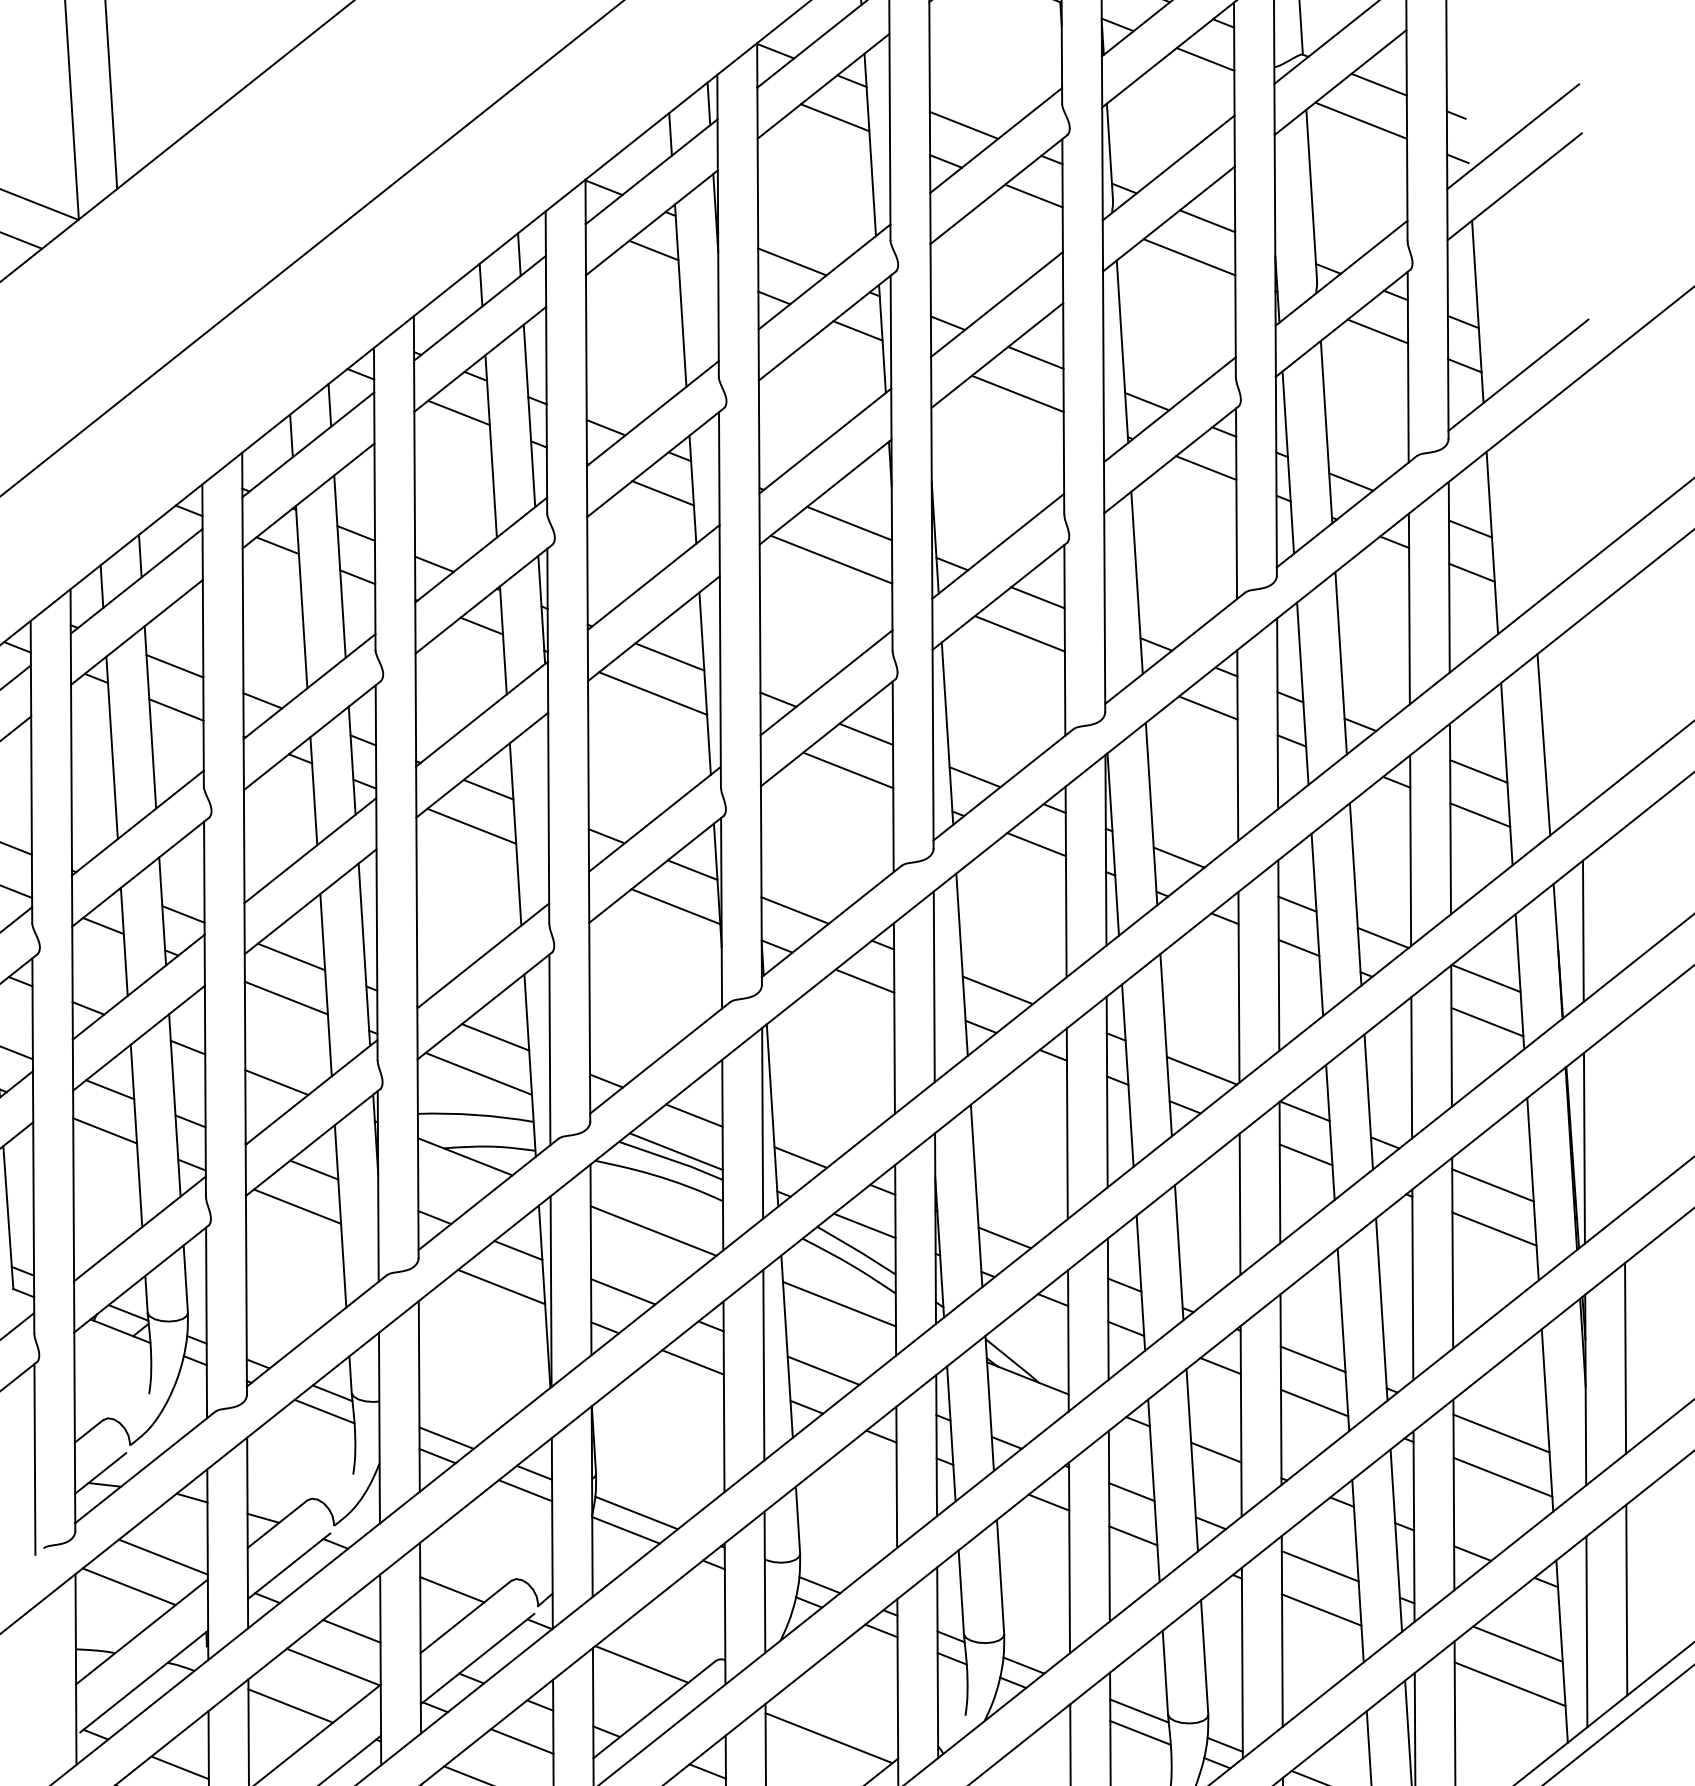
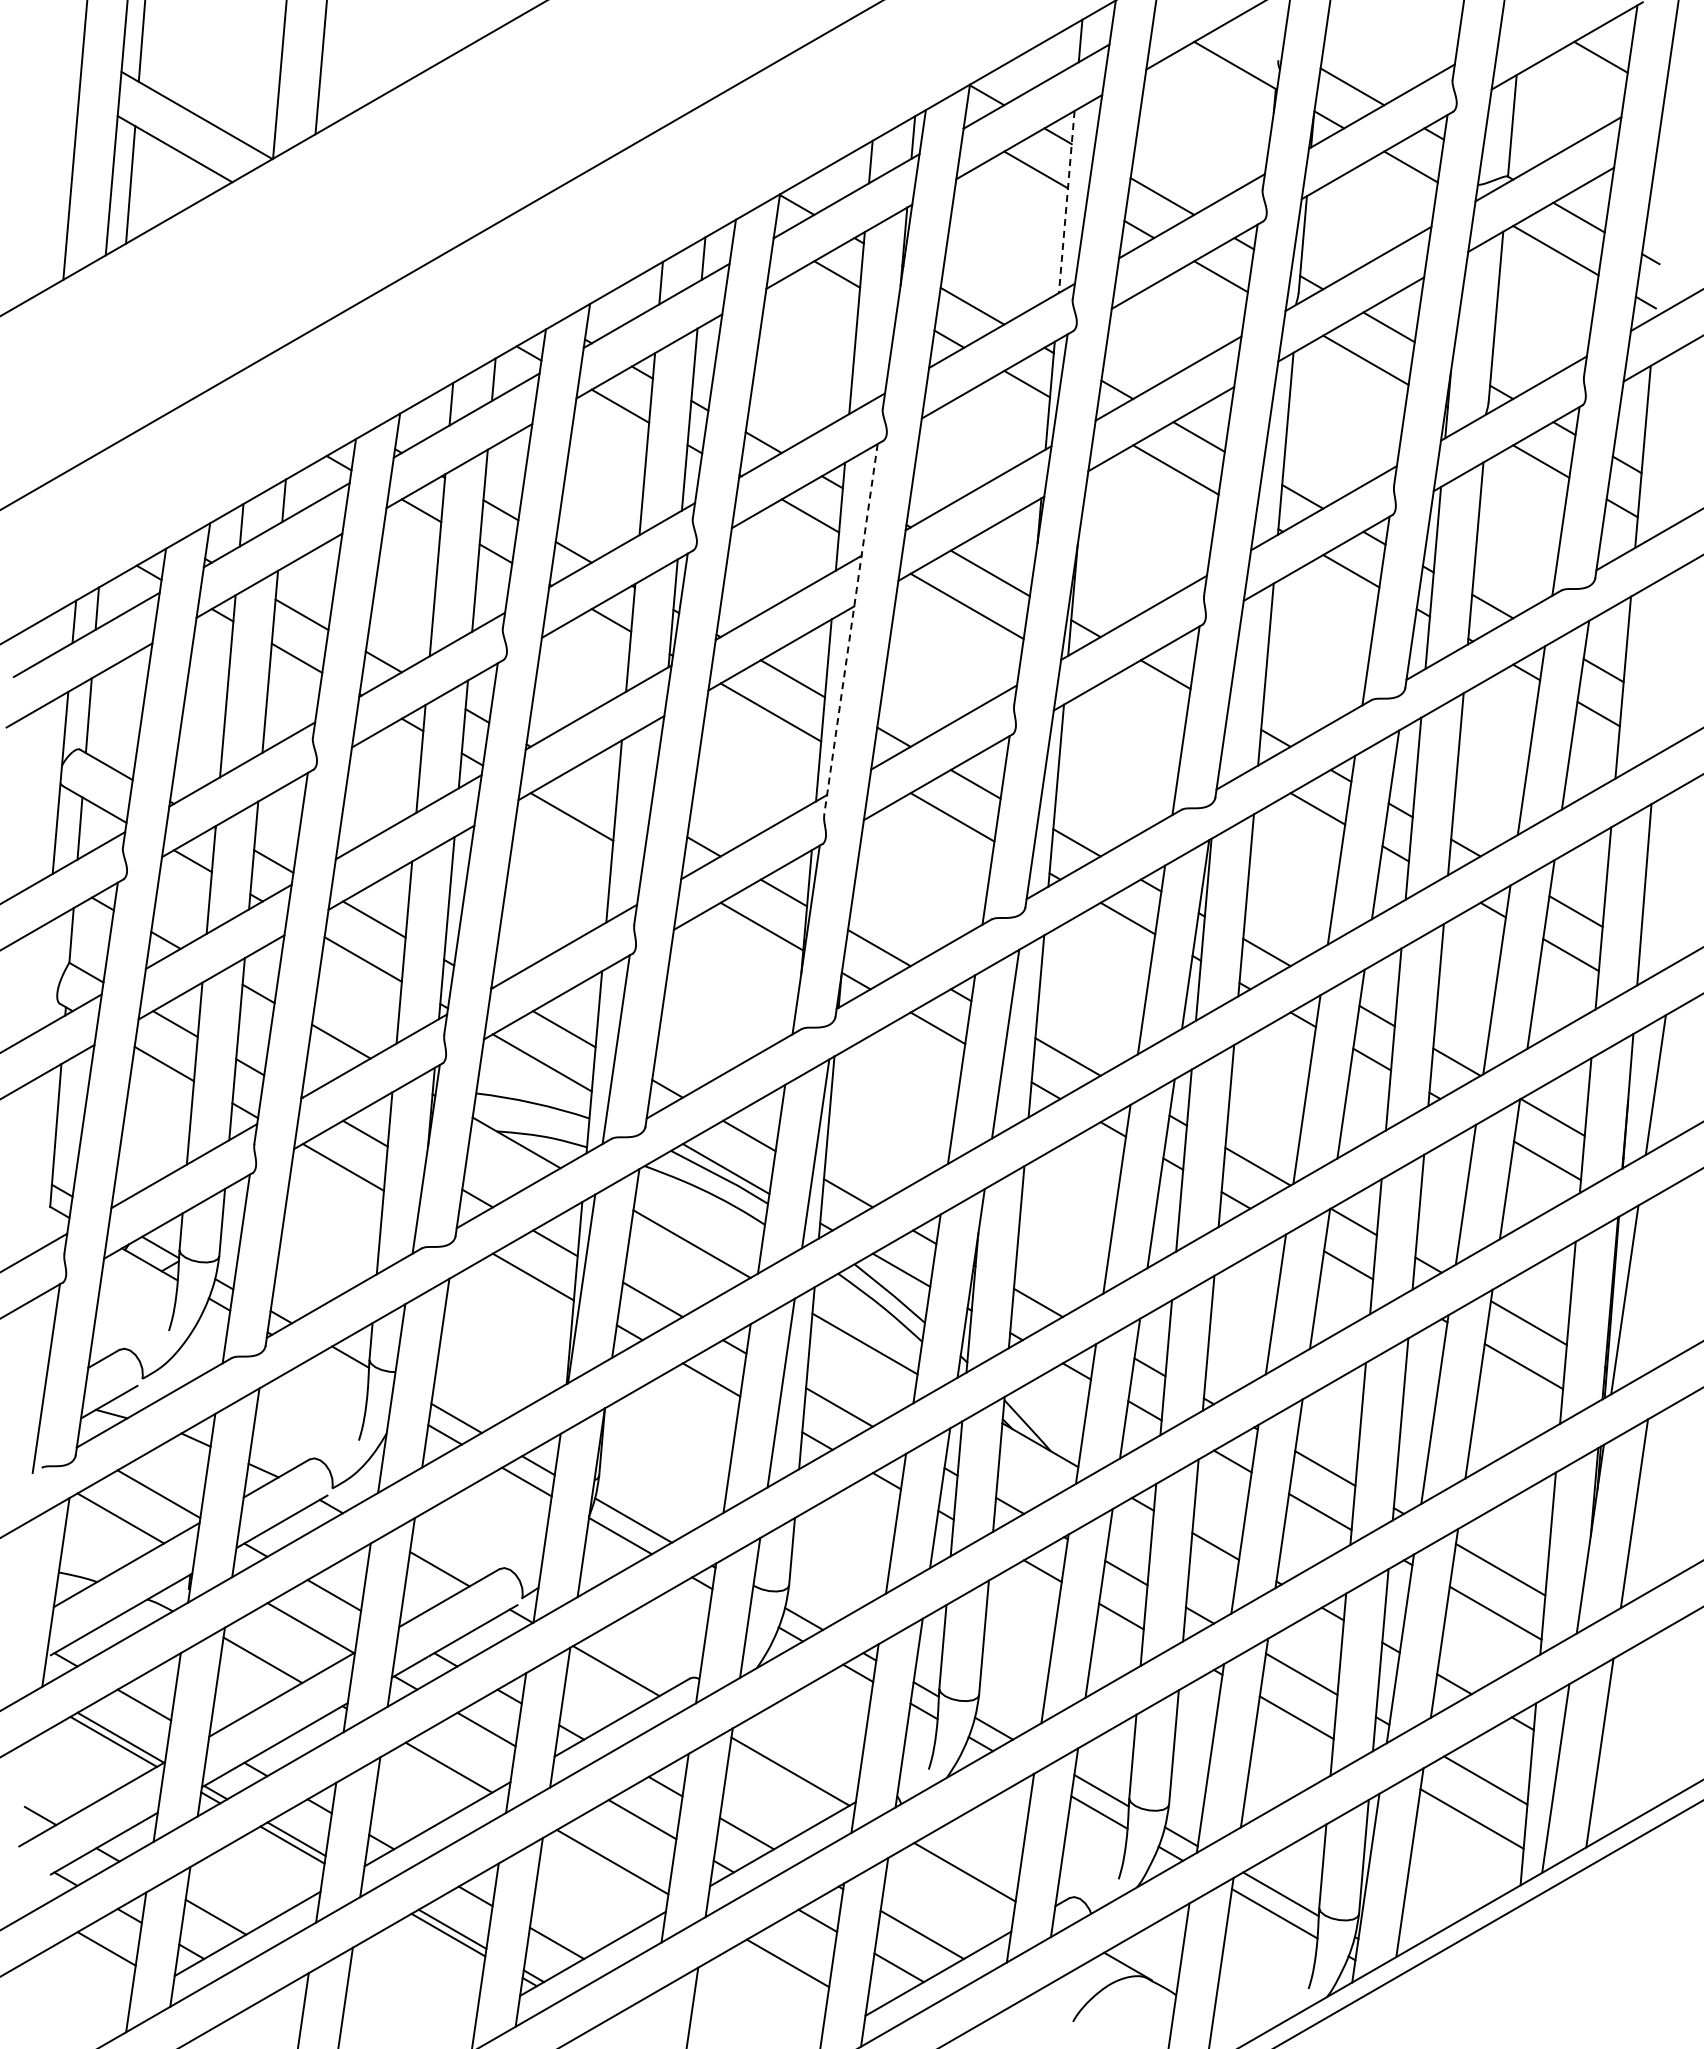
line: (870, 145) -> (1066, 202), solid -> dashed
line: (719, 599) -> (850, 629), solid -> dashed
line: (1019, 633) -> (1142, 707), removed
line: (487, 789) -> (593, 782), removed
line: (324, 1412) -> (339, 1374), removed

